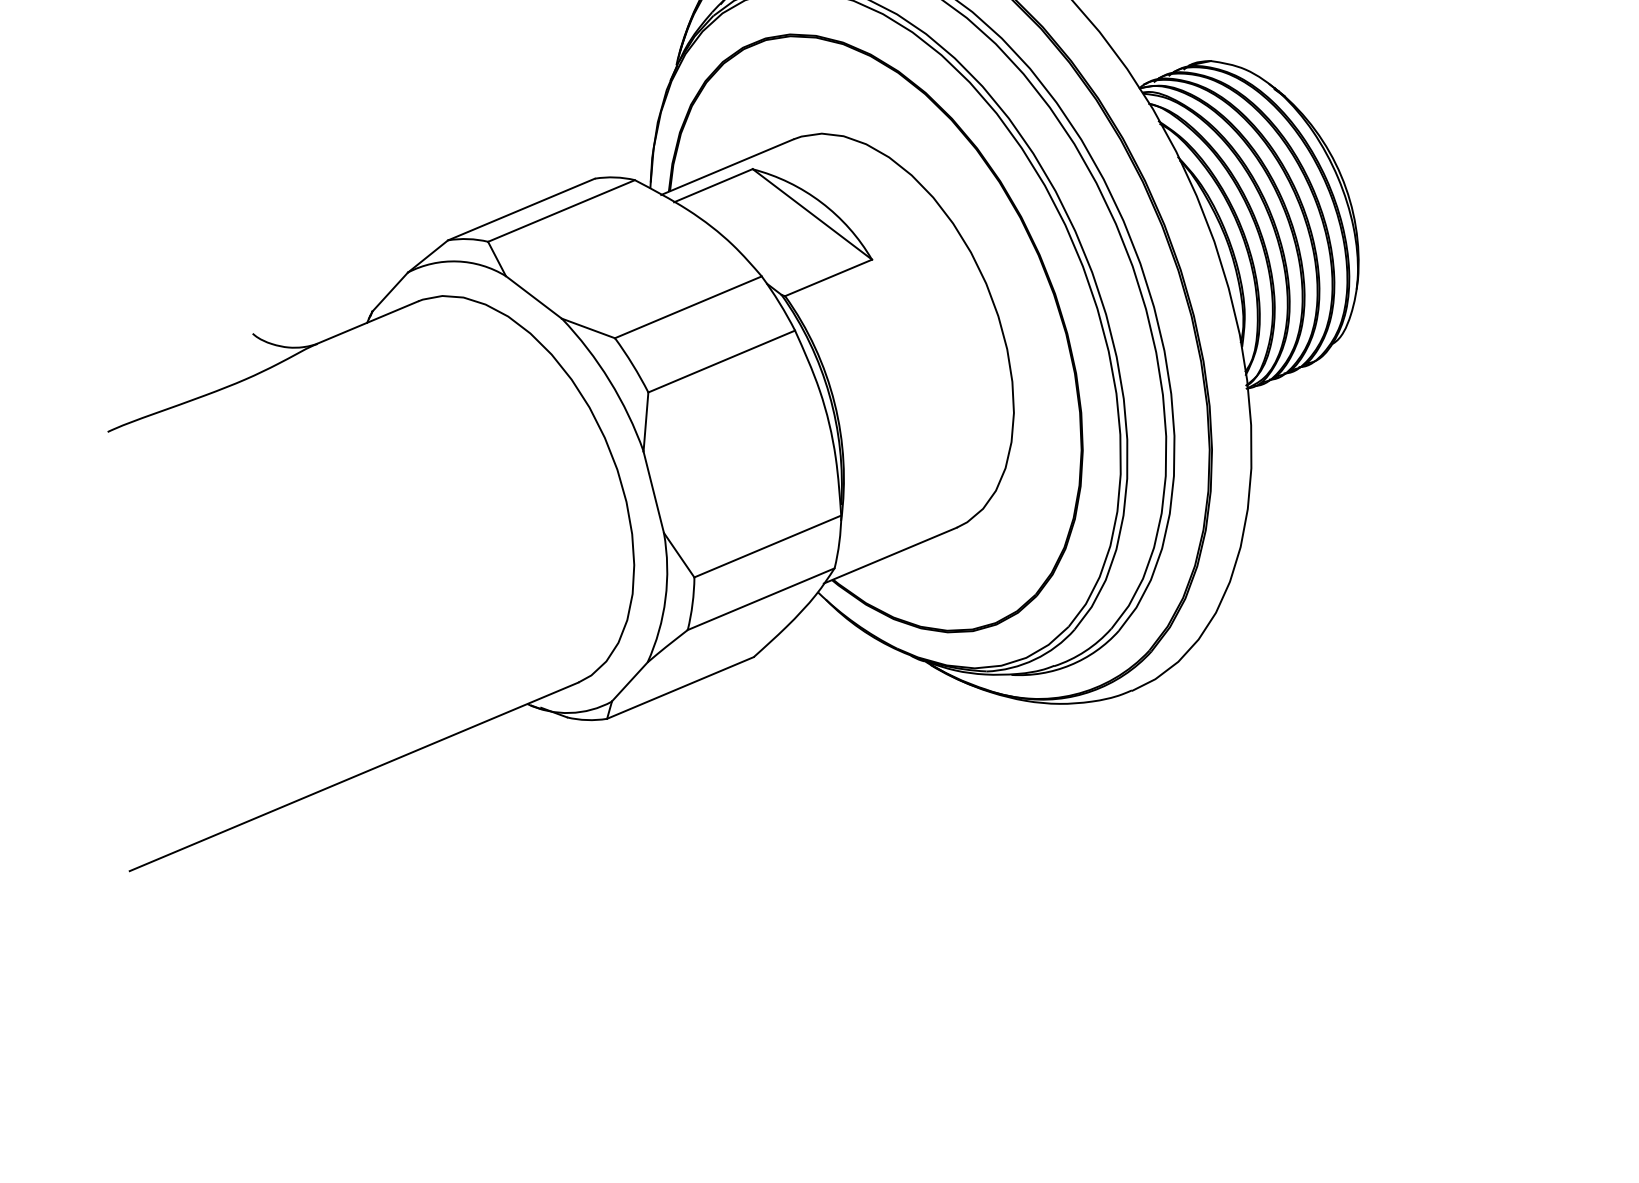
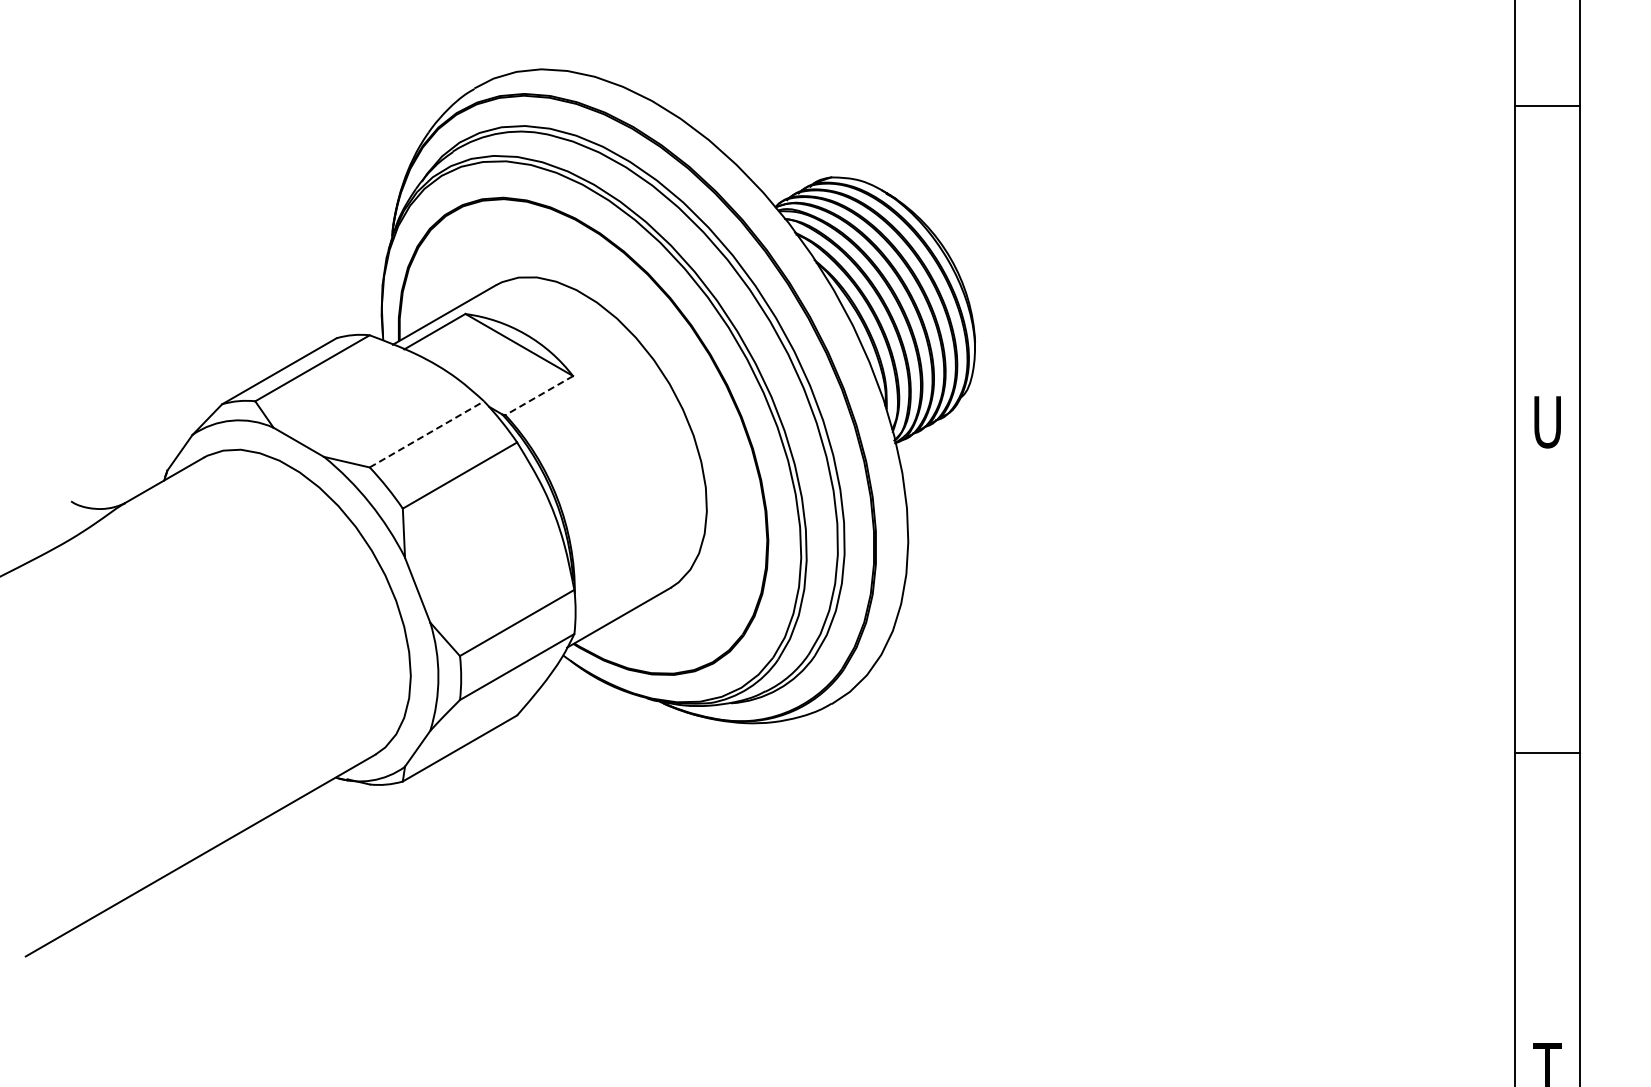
line: (827, 277) -> (538, 395), solid -> dashed
line: (689, 307) -> (427, 434), solid -> dashed

